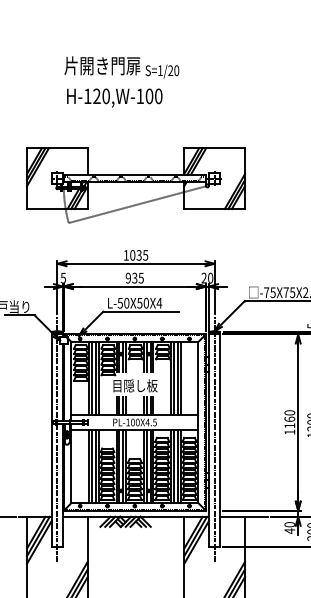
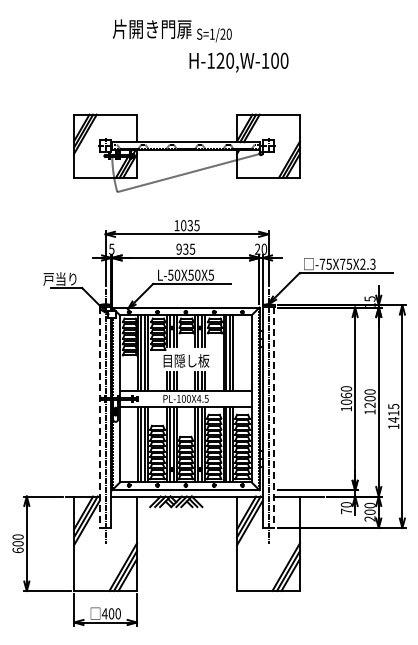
text: (114, 97) -> (238, 62), moved
text: (159, 302) -> (211, 274), L-50X50X4 -> L-50X50X5
text: (289, 425) -> (346, 401), 1160 -> 1060
line: (51, 440) -> (99, 417), solid -> dashed
line: (220, 440) -> (274, 417), solid -> dashed
text: (289, 531) -> (346, 511), 40 -> 70

